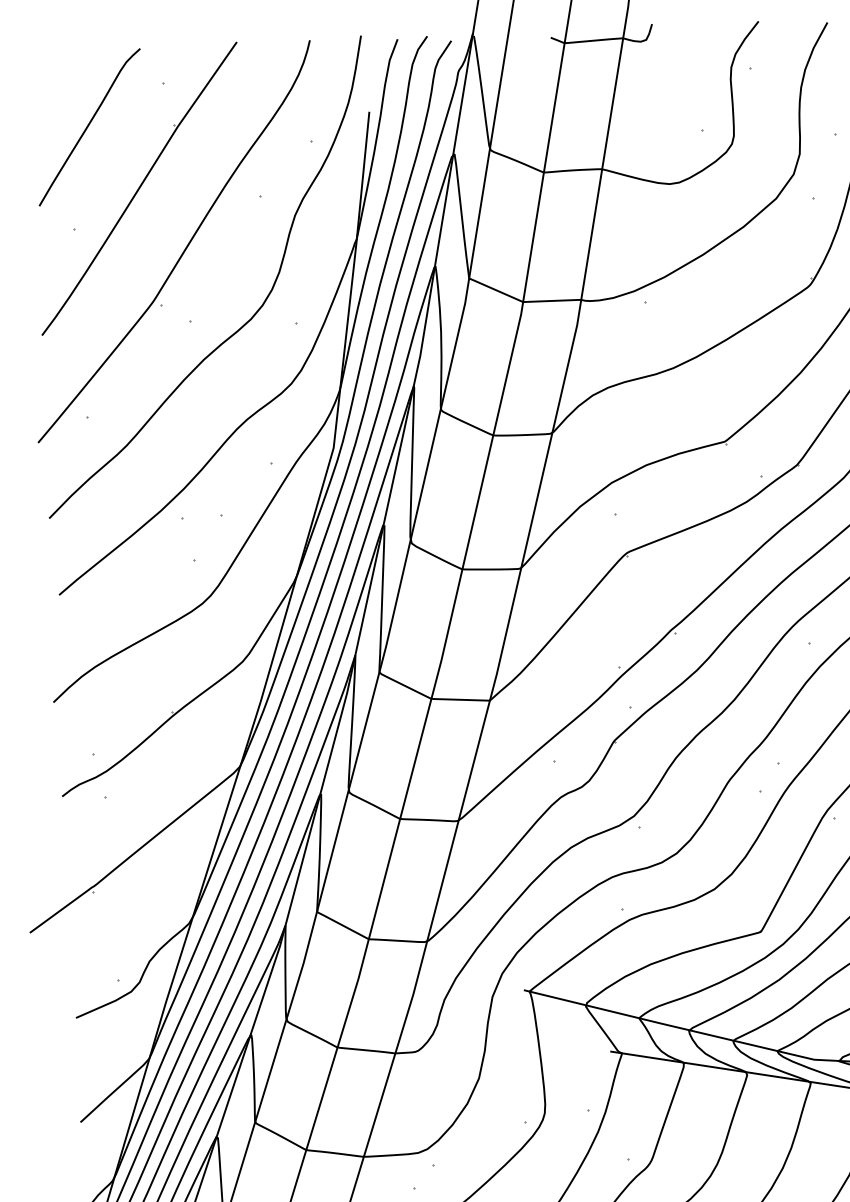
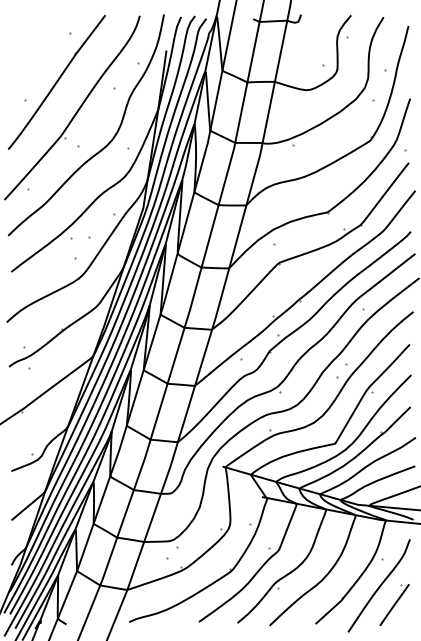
curve: (89, 127) -> (34, 52), removed

